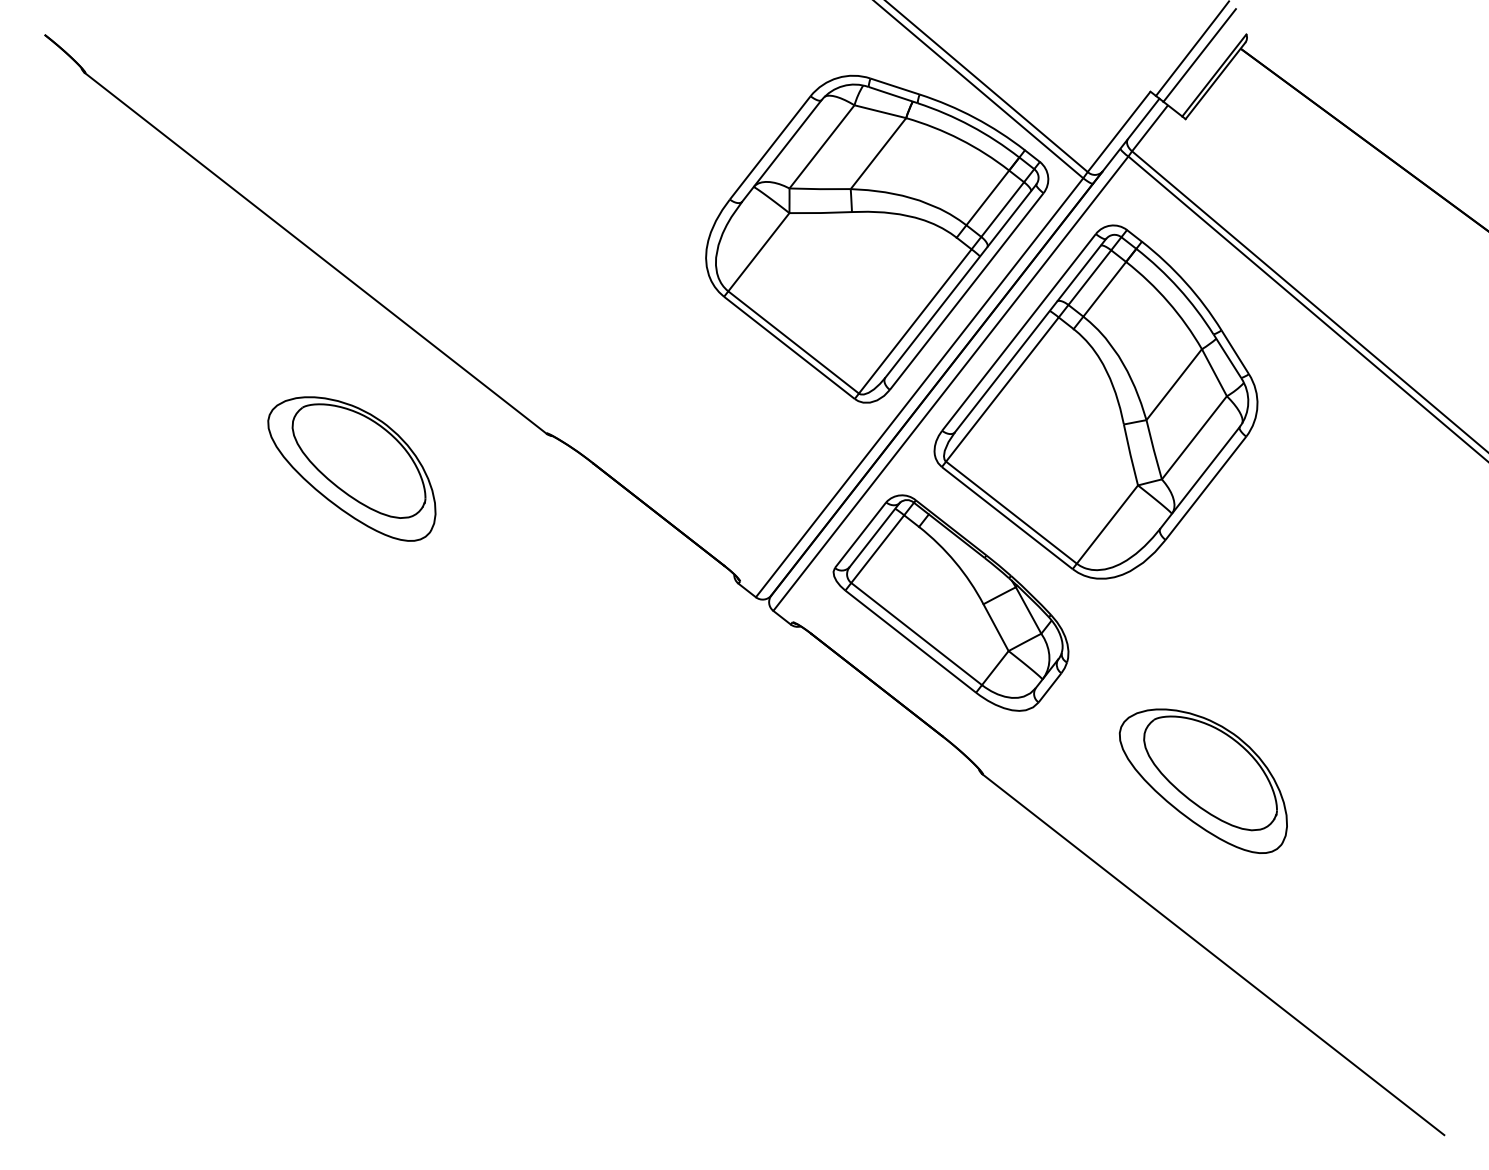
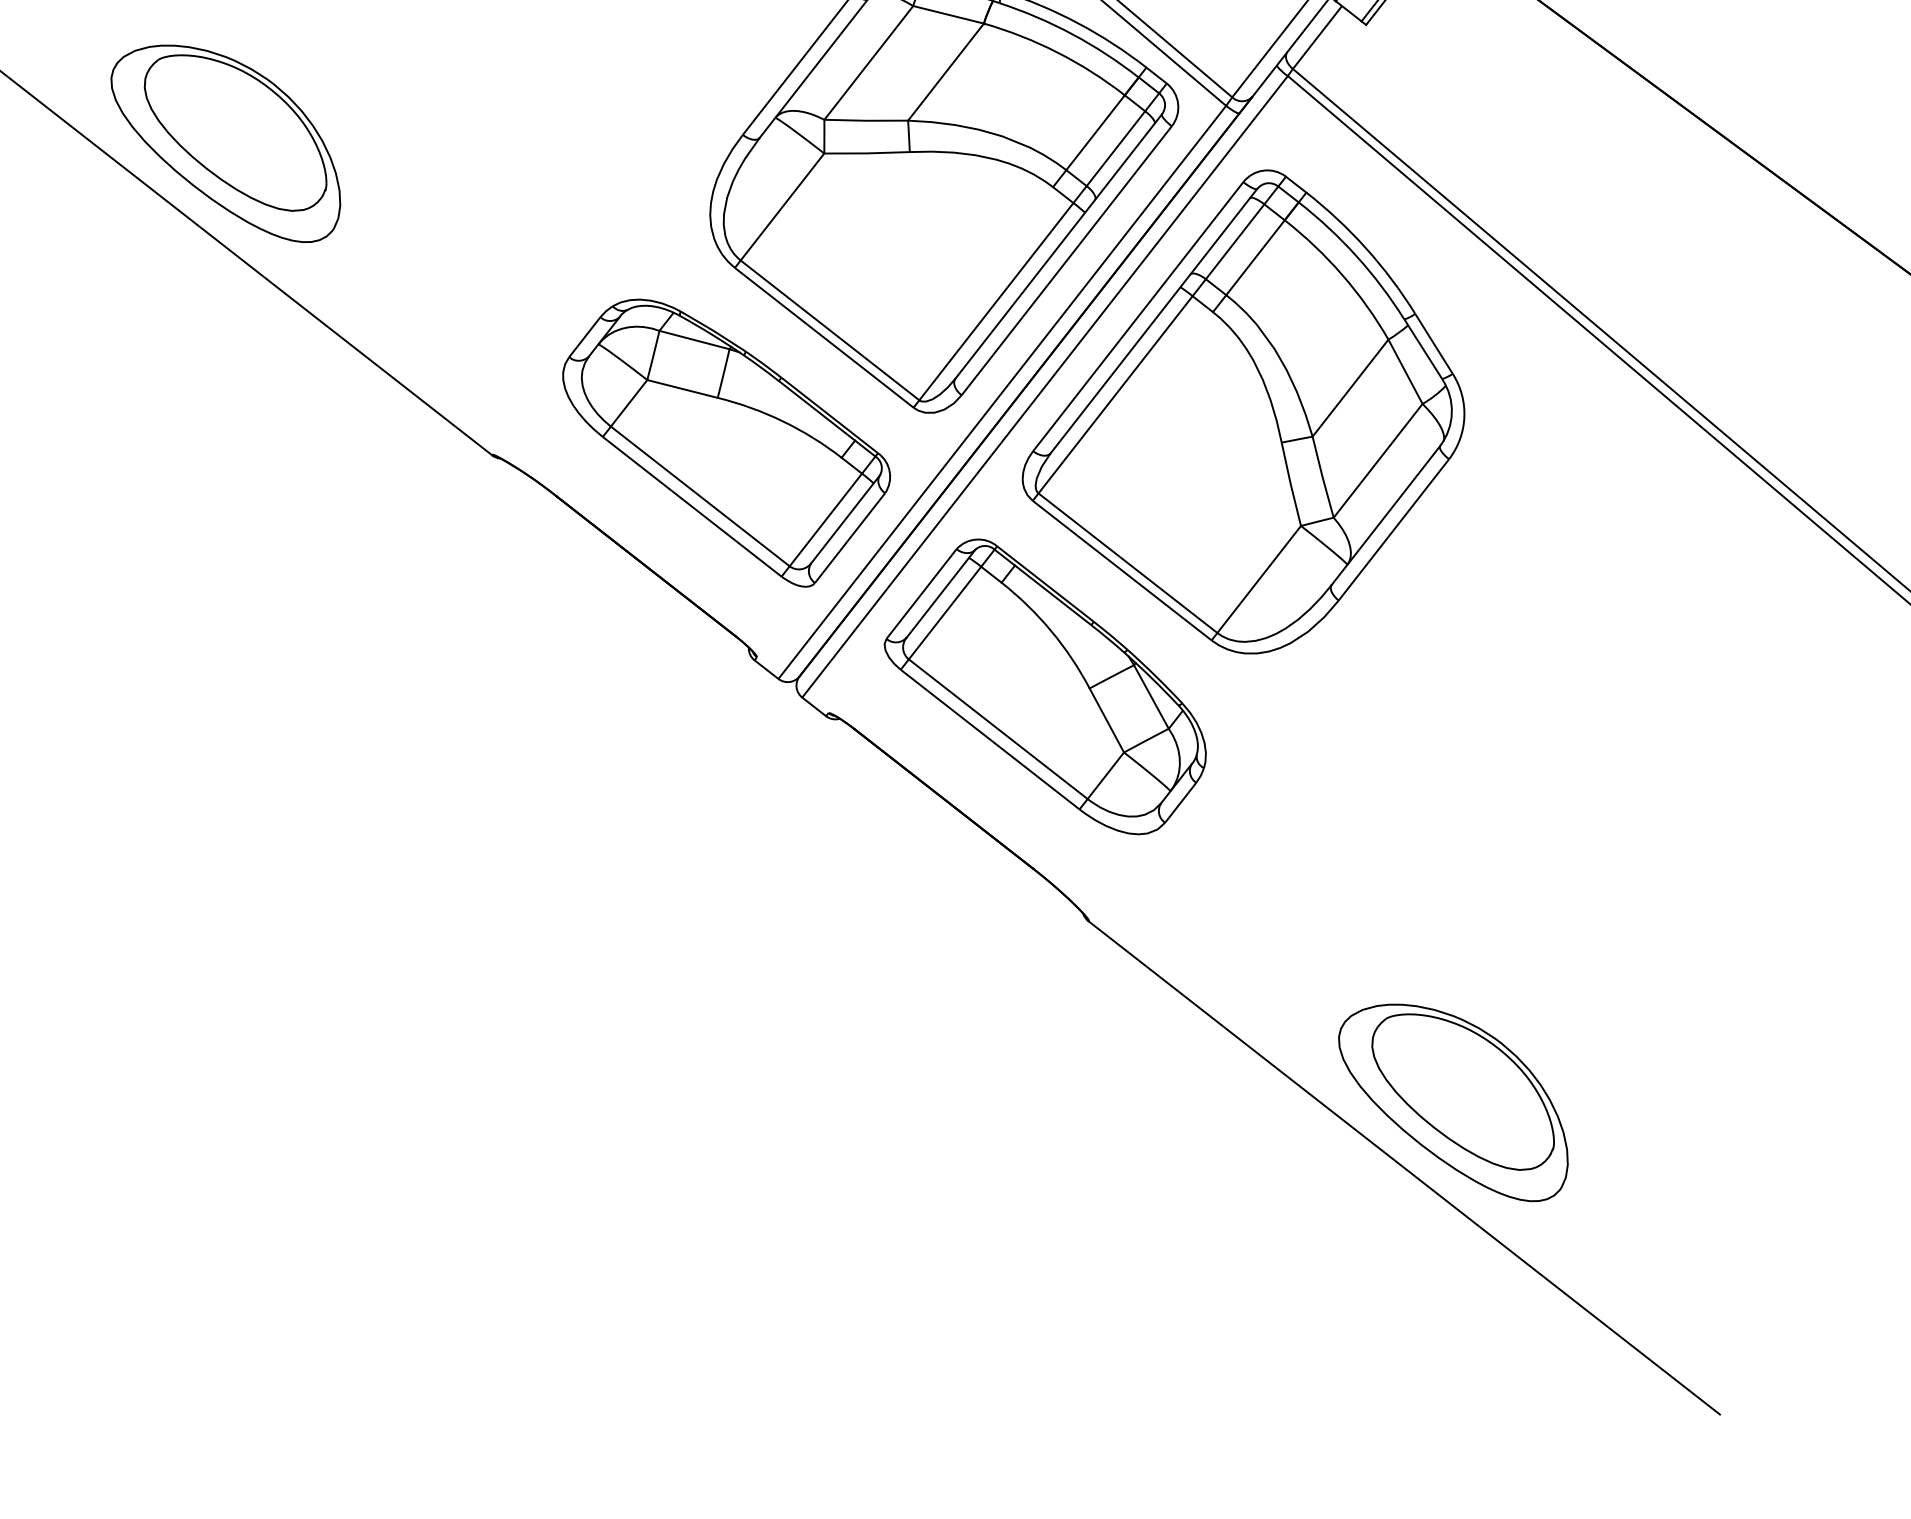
part: (717, 424) -> (725, 442), added
part: (351, 468) -> (225, 143), moved
part: (1202, 780) -> (1452, 1101), moved

